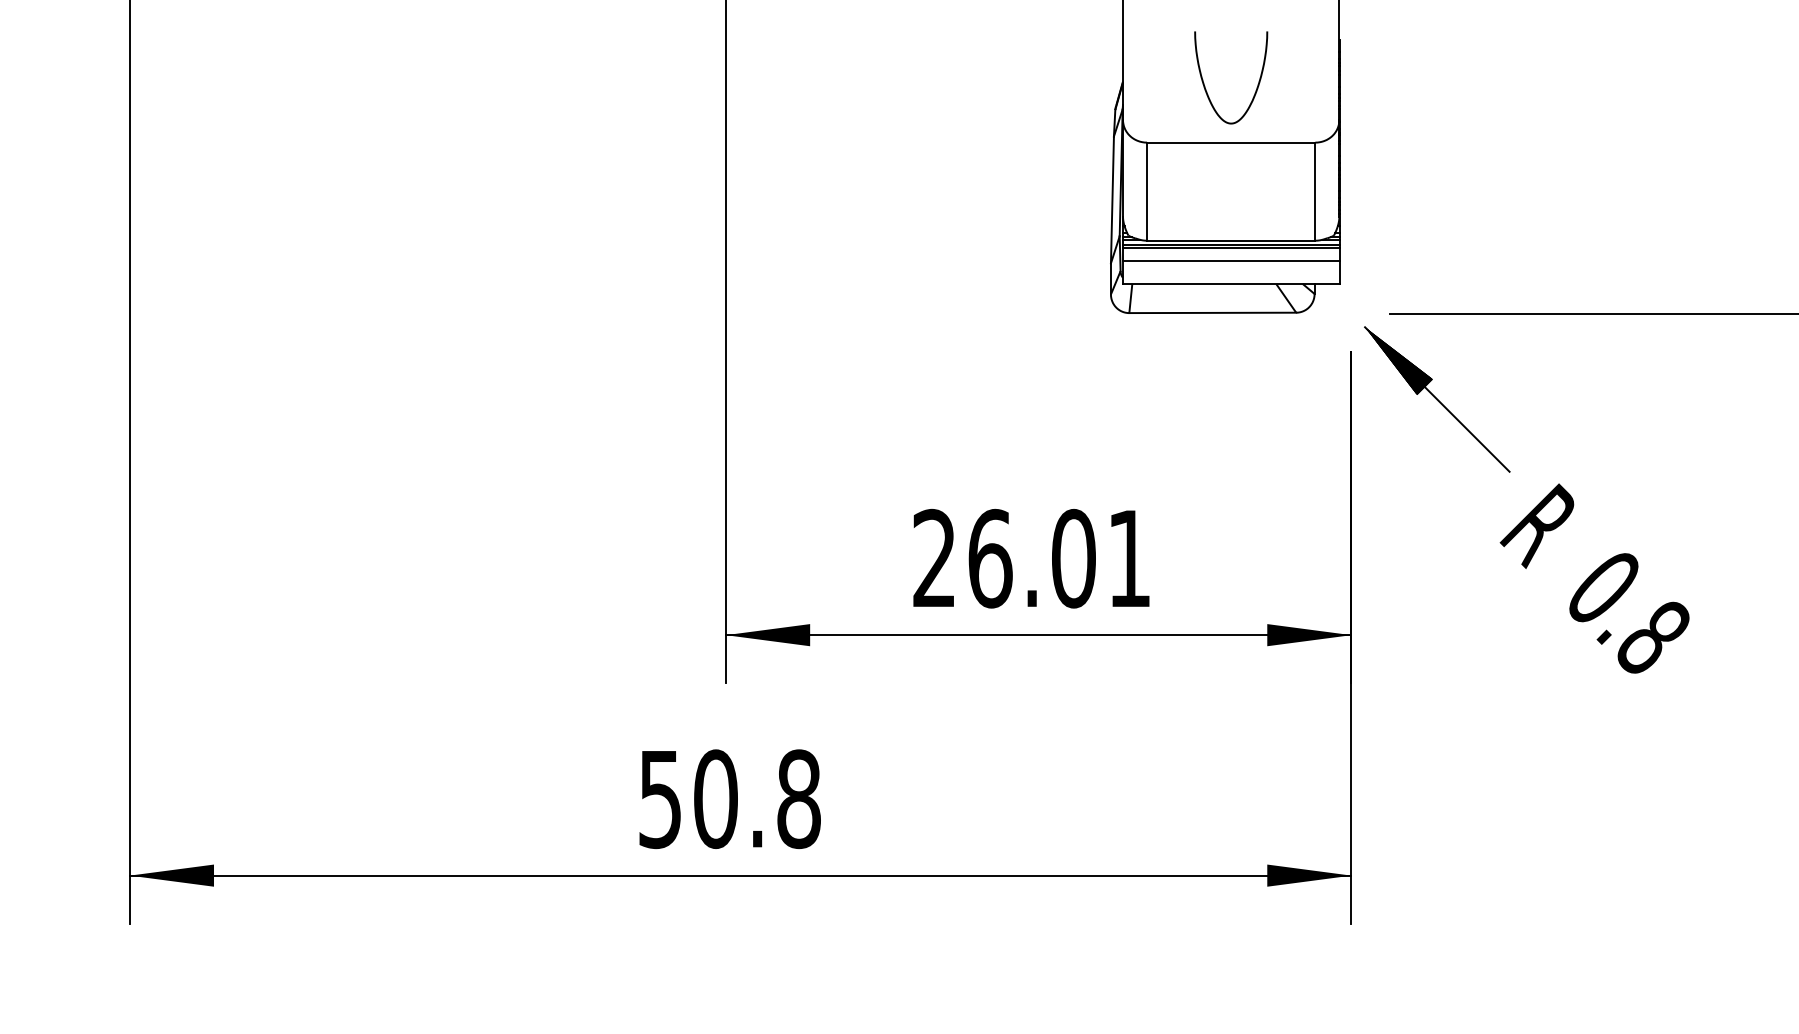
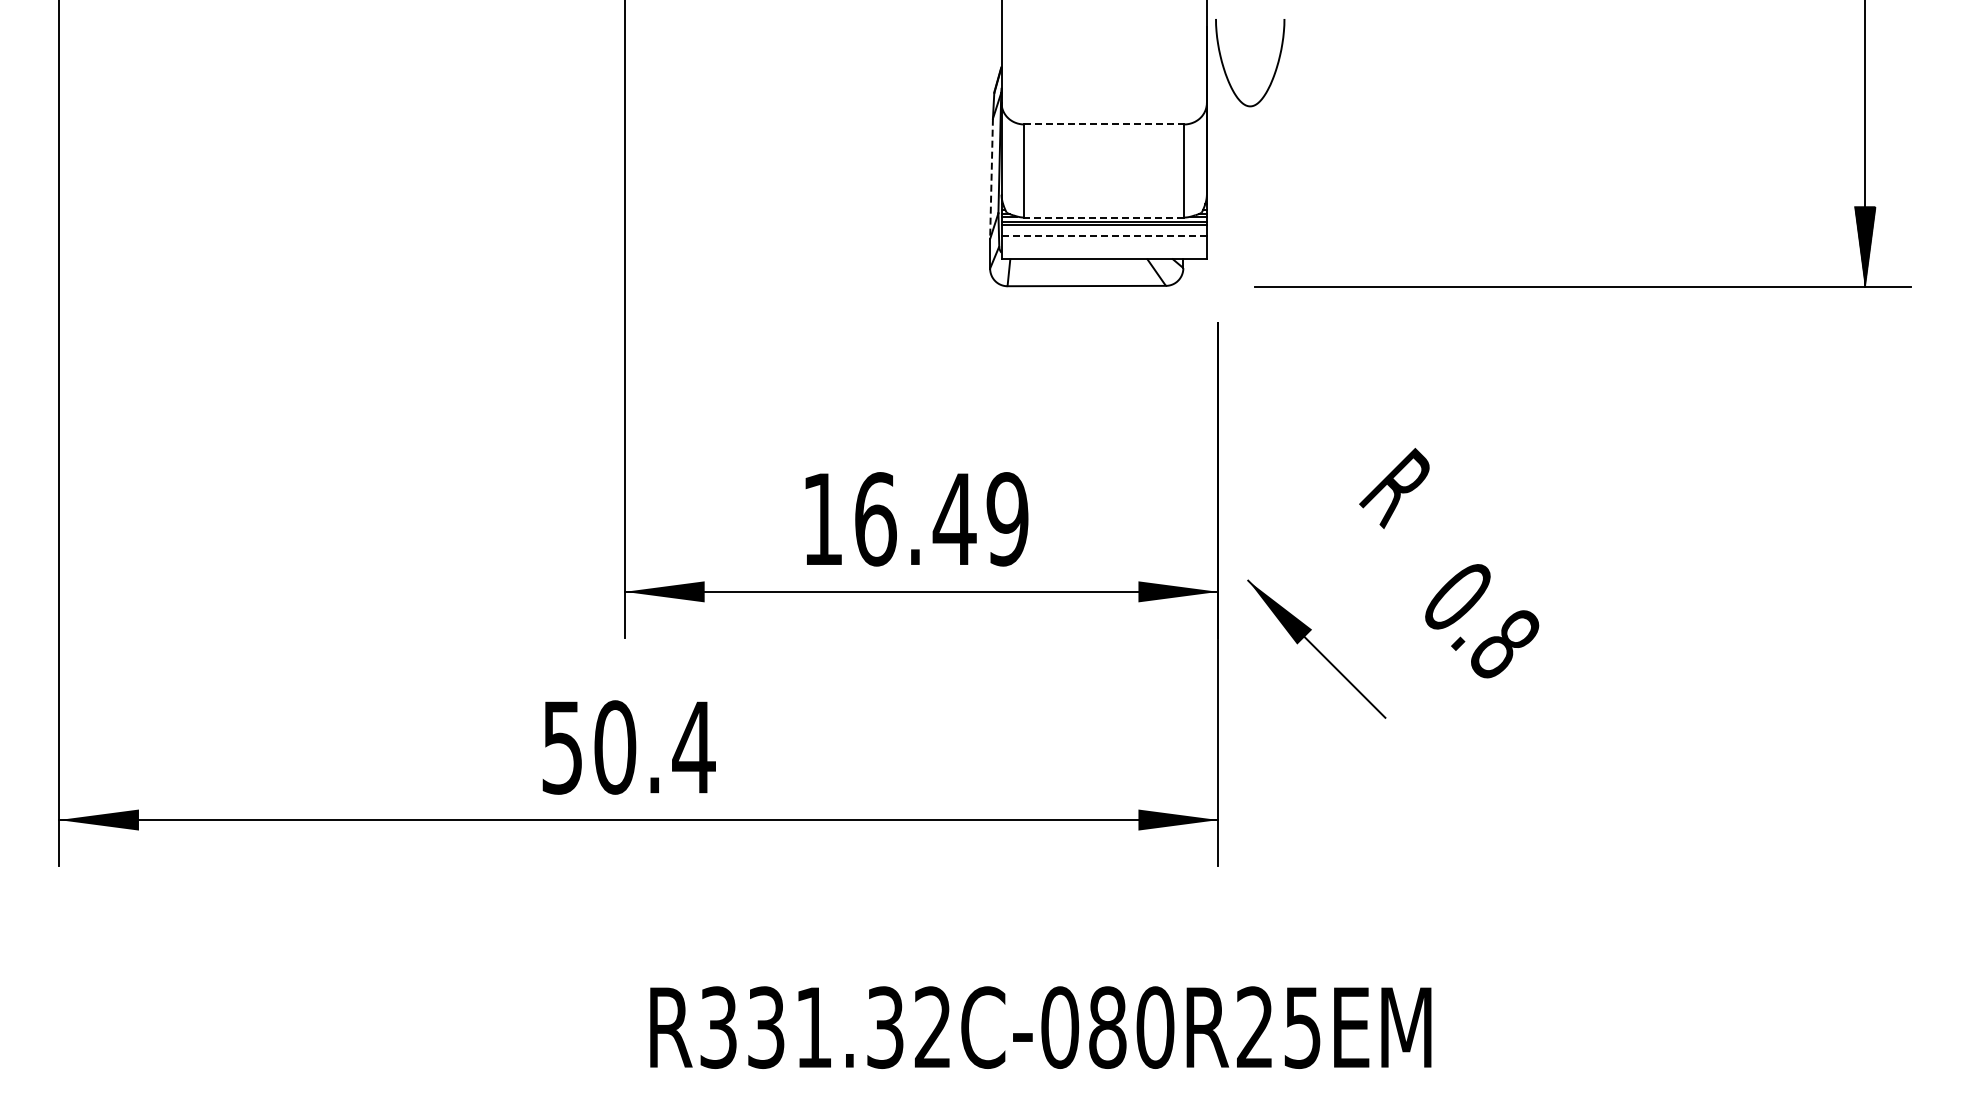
curve: (1256, 86) -> (1274, 71), moved
line: (1231, 142) -> (1104, 124), solid -> dashed
line: (1112, 200) -> (991, 179), solid -> dashed
line: (1231, 240) -> (1104, 217), solid -> dashed
line: (1231, 260) -> (1104, 236), solid -> dashed
part: (1436, 398) -> (1316, 648), moved
text: (1032, 558) -> (915, 519), 26.01 -> 16.49
text: (1629, 613) -> (1482, 621), moved
text: (798, 799) -> (693, 747), 50.8 -> 50.4

